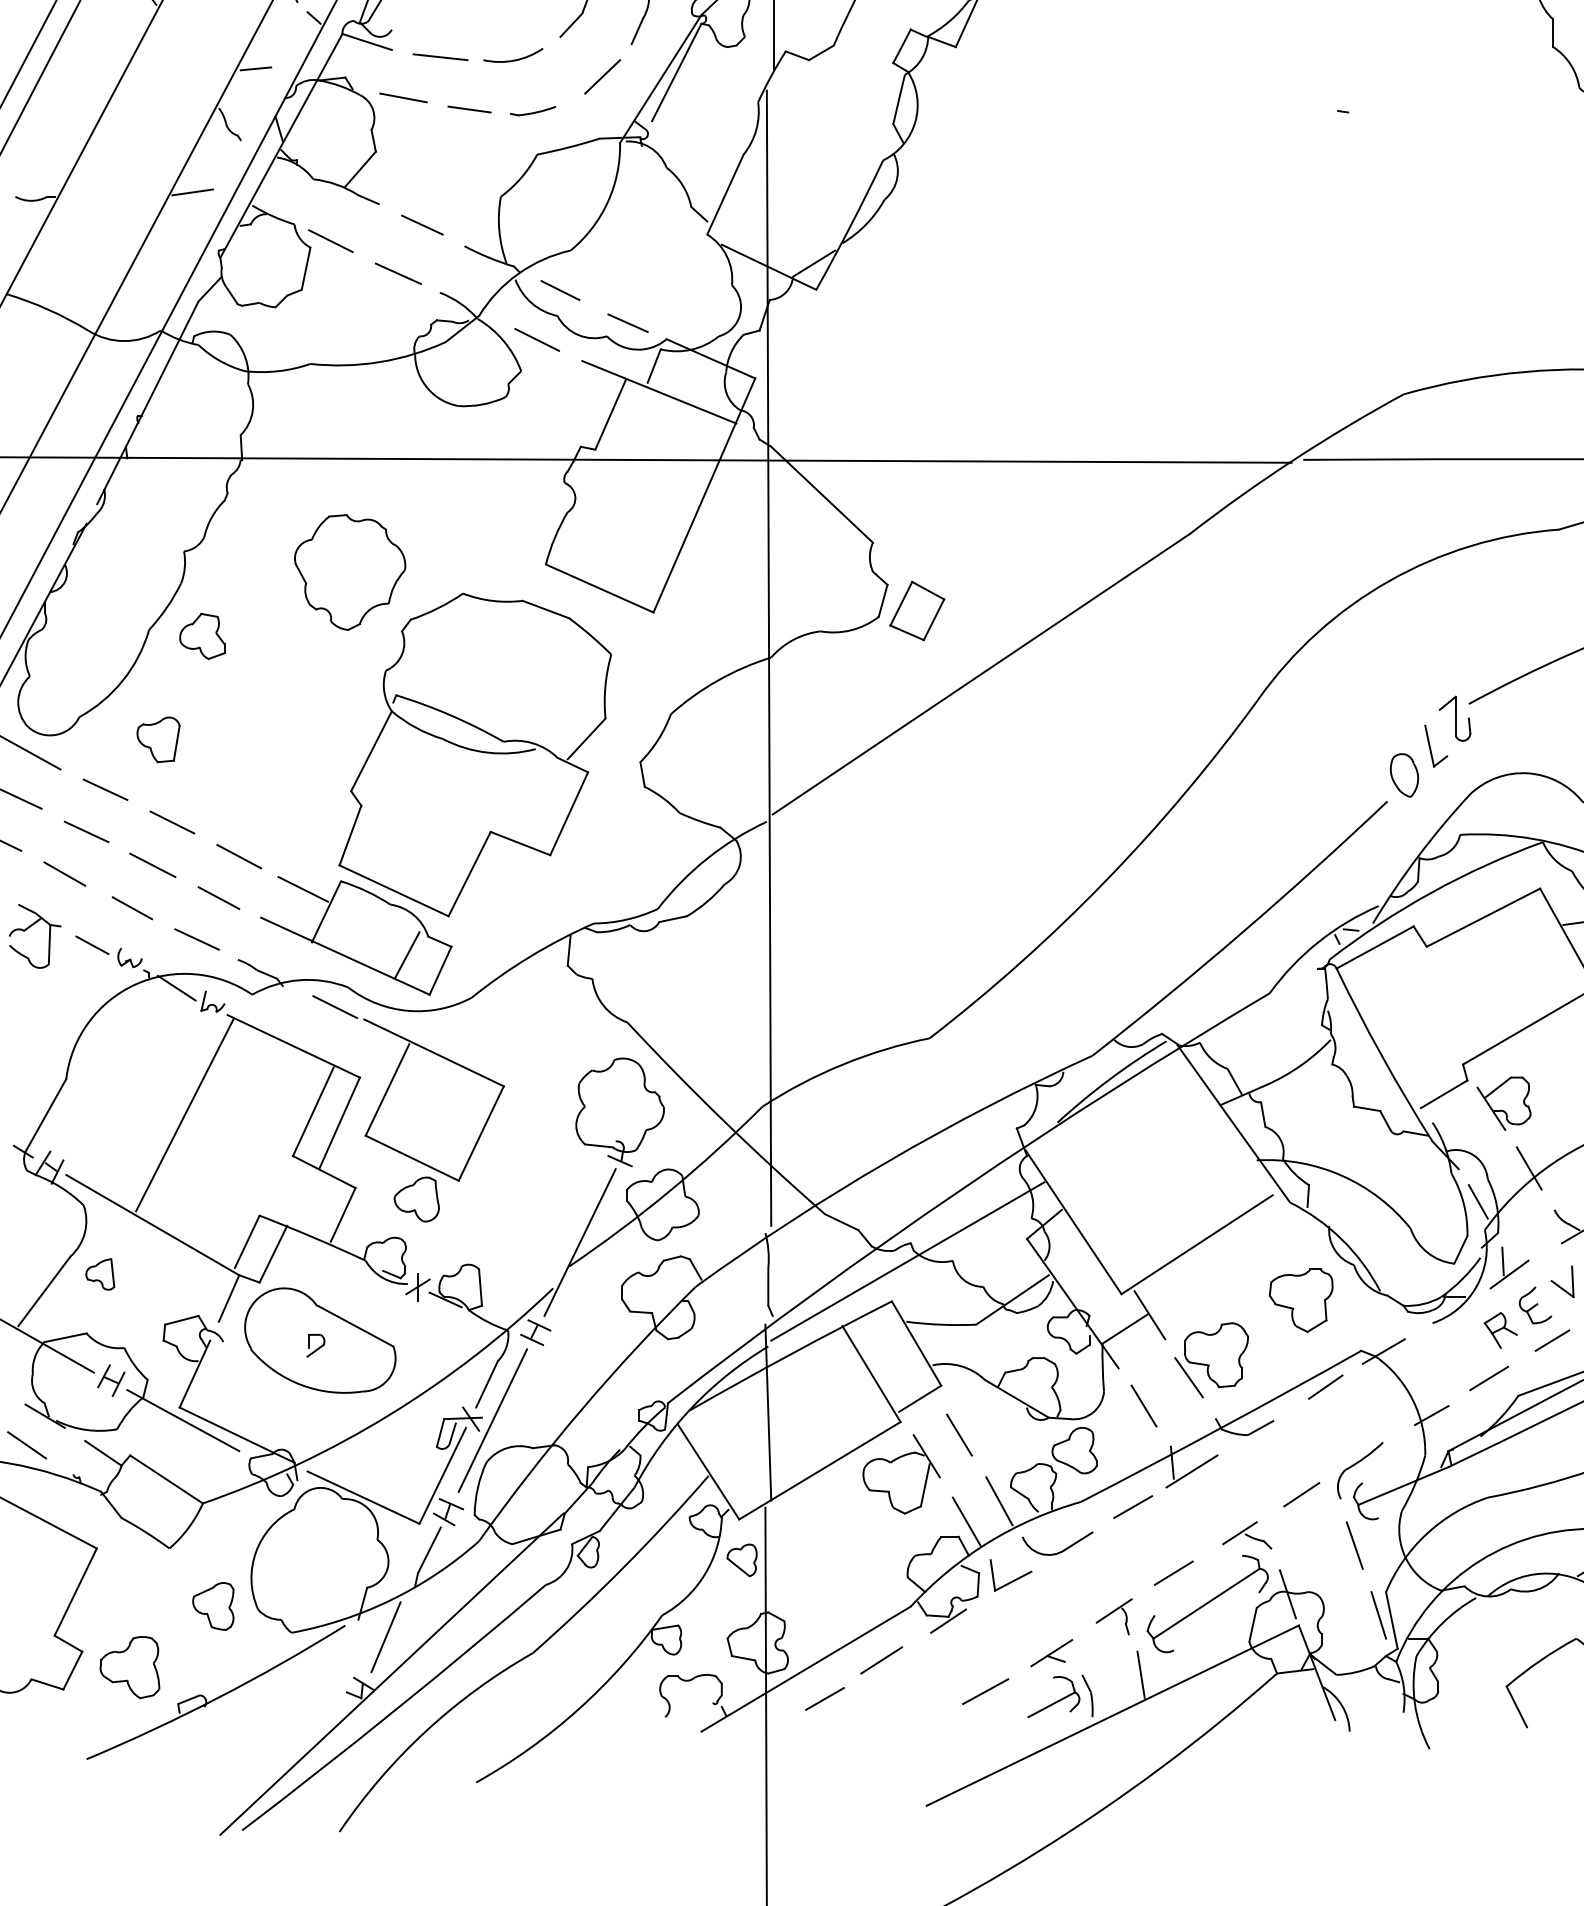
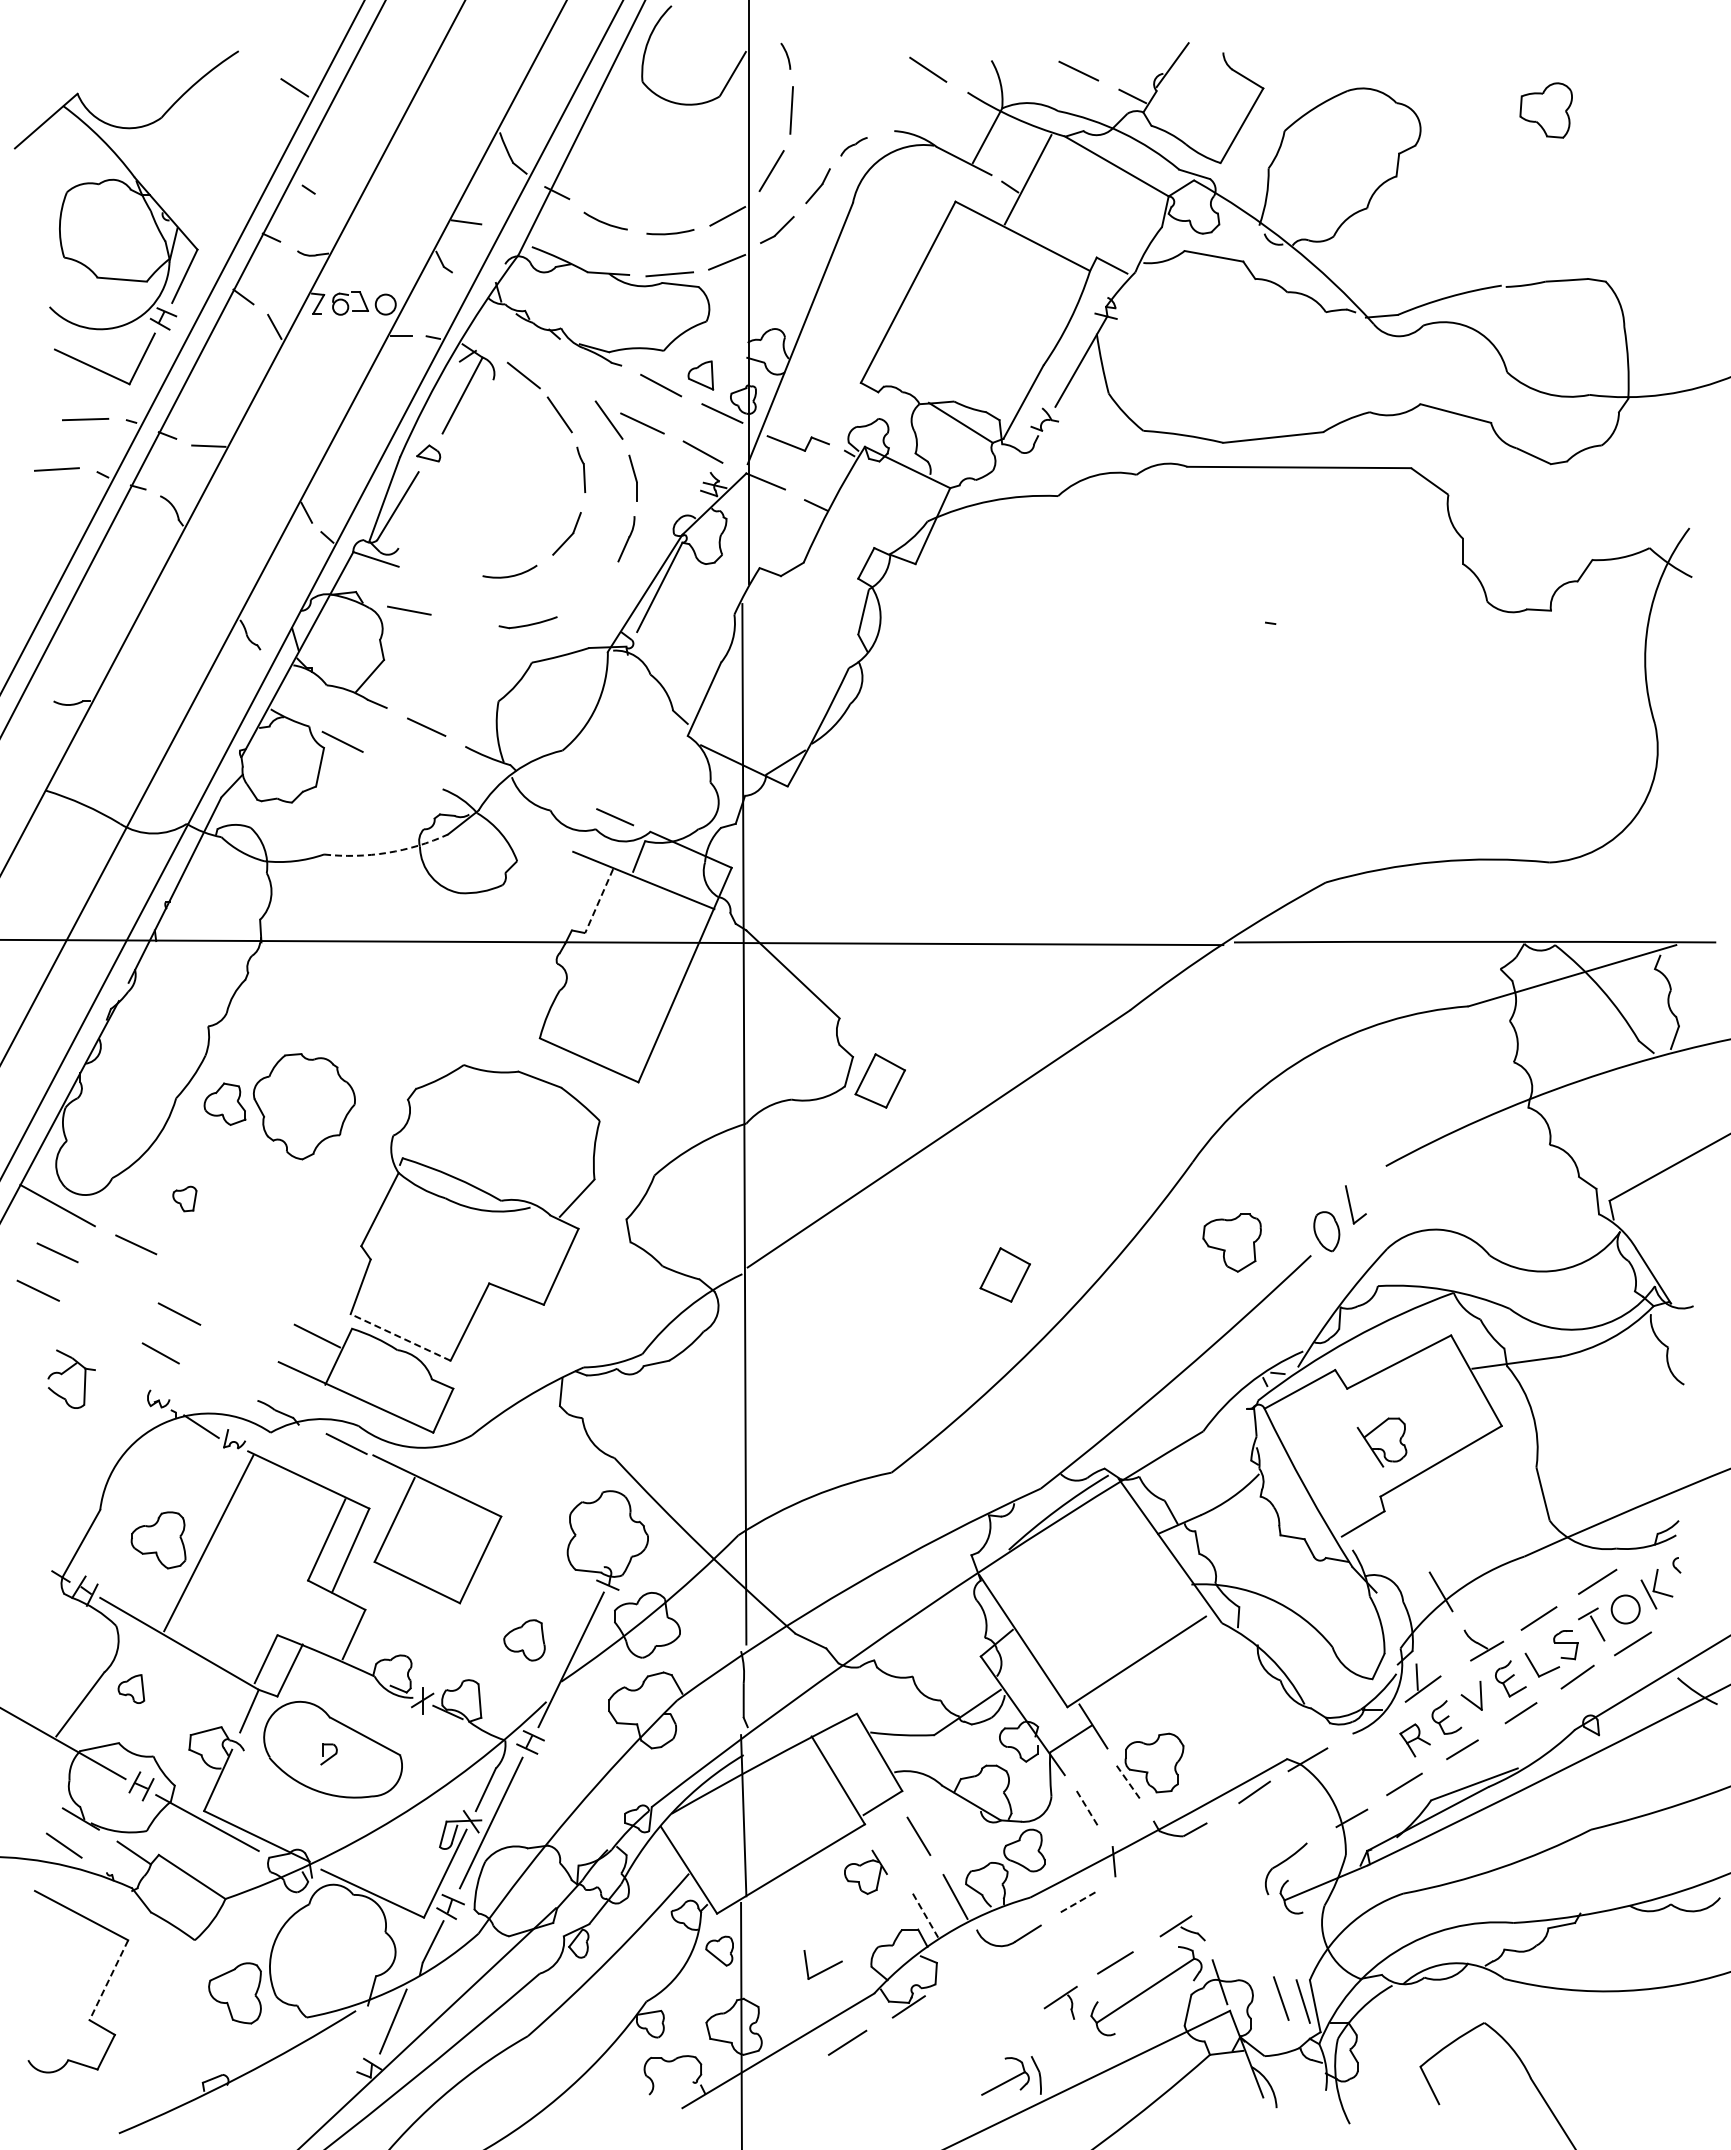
line: (439, 57) -> (442, 573), removed
line: (256, 68) -> (274, 583), removed
line: (602, 76) -> (591, 591), removed
line: (469, 109) -> (469, 621), removed
part: (533, 110) -> (528, 622), size x1.4
line: (192, 191) -> (215, 696), removed
line: (398, 273) -> (404, 771), removed
line: (559, 289) -> (552, 786), removed
line: (536, 339) -> (531, 832), removed
arc: (379, 361) -> (387, 852), solid -> dashed
line: (610, 415) -> (599, 901), solid -> dashed
part: (350, 572) -> (304, 1106), moved
part: (1455, 718) -> (1373, 1179), removed
part: (158, 739) -> (184, 1198), size x0.6
line: (172, 822) -> (197, 1274), removed
part: (1052, 822) -> (1004, 1274), added
line: (86, 831) -> (118, 1283), removed
line: (238, 855) -> (258, 1305), removed
line: (64, 873) -> (98, 1321), removed
line: (393, 890) -> (400, 1337), solid -> dashed
line: (218, 897) -> (239, 1343), removed
line: (197, 938) -> (220, 1381), removed
line: (91, 945) -> (123, 1387), removed
line: (406, 955) -> (412, 1396), removed
part: (1503, 1103) -> (1381, 1442), moved
part: (416, 1199) -> (524, 1640), moved
line: (1478, 1201) -> (1394, 1622), removed
line: (907, 1260) -> (871, 1676), removed
part: (1300, 1300) -> (1231, 1242), moved
line: (1189, 1377) -> (1129, 1783), solid -> dashed
line: (1144, 1405) -> (1088, 1809), solid -> dashed
line: (1191, 1471) -> (1131, 1869), removed
part: (901, 1474) -> (865, 1872), size x0.6
line: (1301, 1494) -> (1232, 1890), removed
line: (1133, 1507) -> (1078, 1902), solid -> dashed
line: (966, 1522) -> (925, 1916), solid -> dashed
line: (1355, 1545) -> (1281, 1998), moved
part: (1010, 1574) -> (822, 1964), moved
line: (75, 1592) -> (108, 1980), solid -> dashed
part: (212, 1606) -> (234, 1993), size x1.4
part: (1051, 1653) -> (1003, 2036), removed
part: (129, 1667) -> (158, 1540), moved
line: (1141, 1674) -> (1085, 2055), removed
line: (985, 1691) -> (942, 2071), removed
line: (824, 1699) -> (795, 2078), removed

